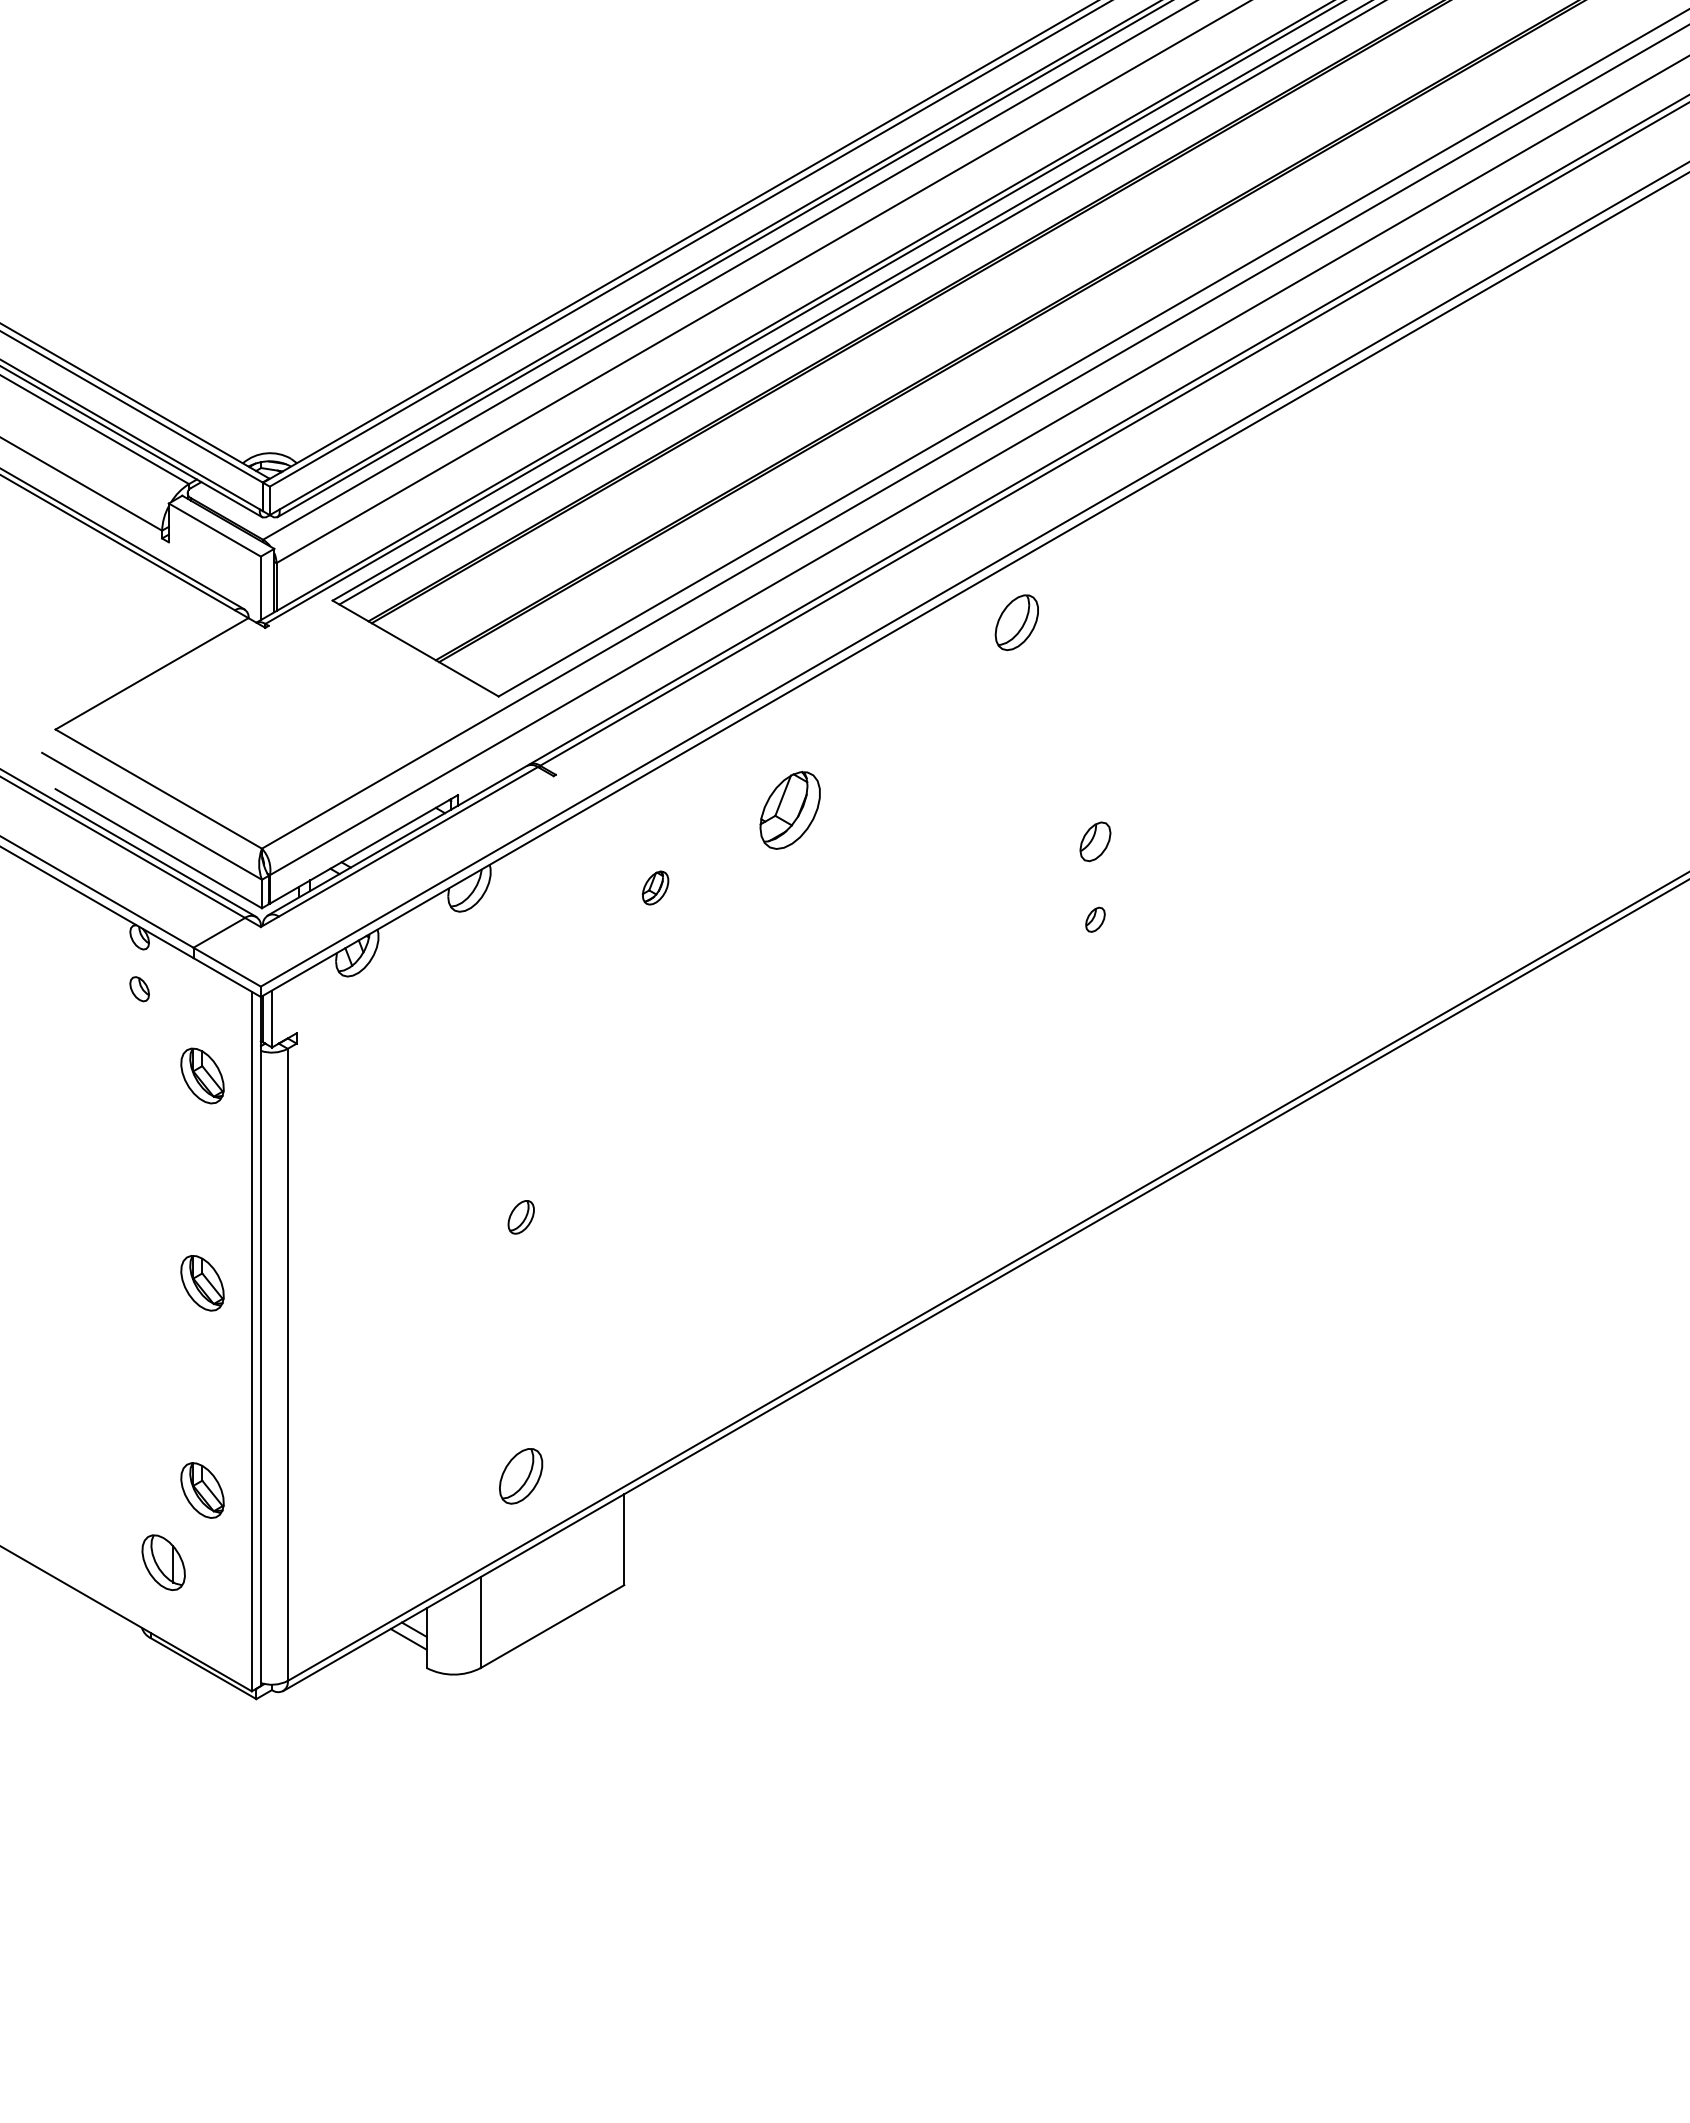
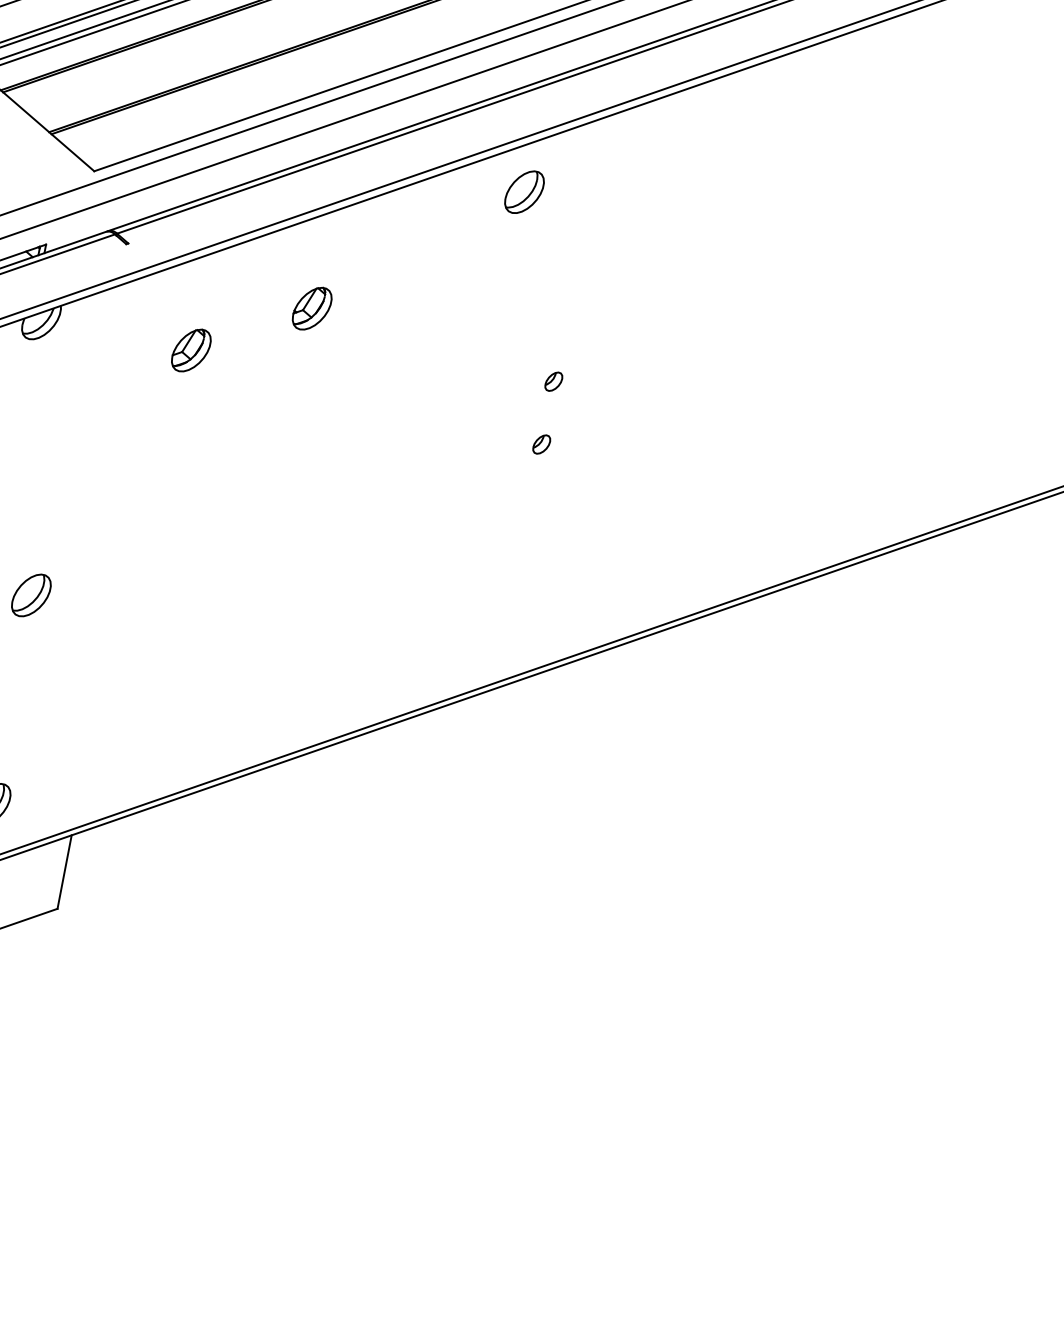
part: (790, 810) -> (312, 308), size x0.71
part: (1095, 842) -> (553, 382), size x0.62
part: (655, 887) -> (191, 349), size x1.67
part: (521, 1217) -> (31, 595), size x1.67

